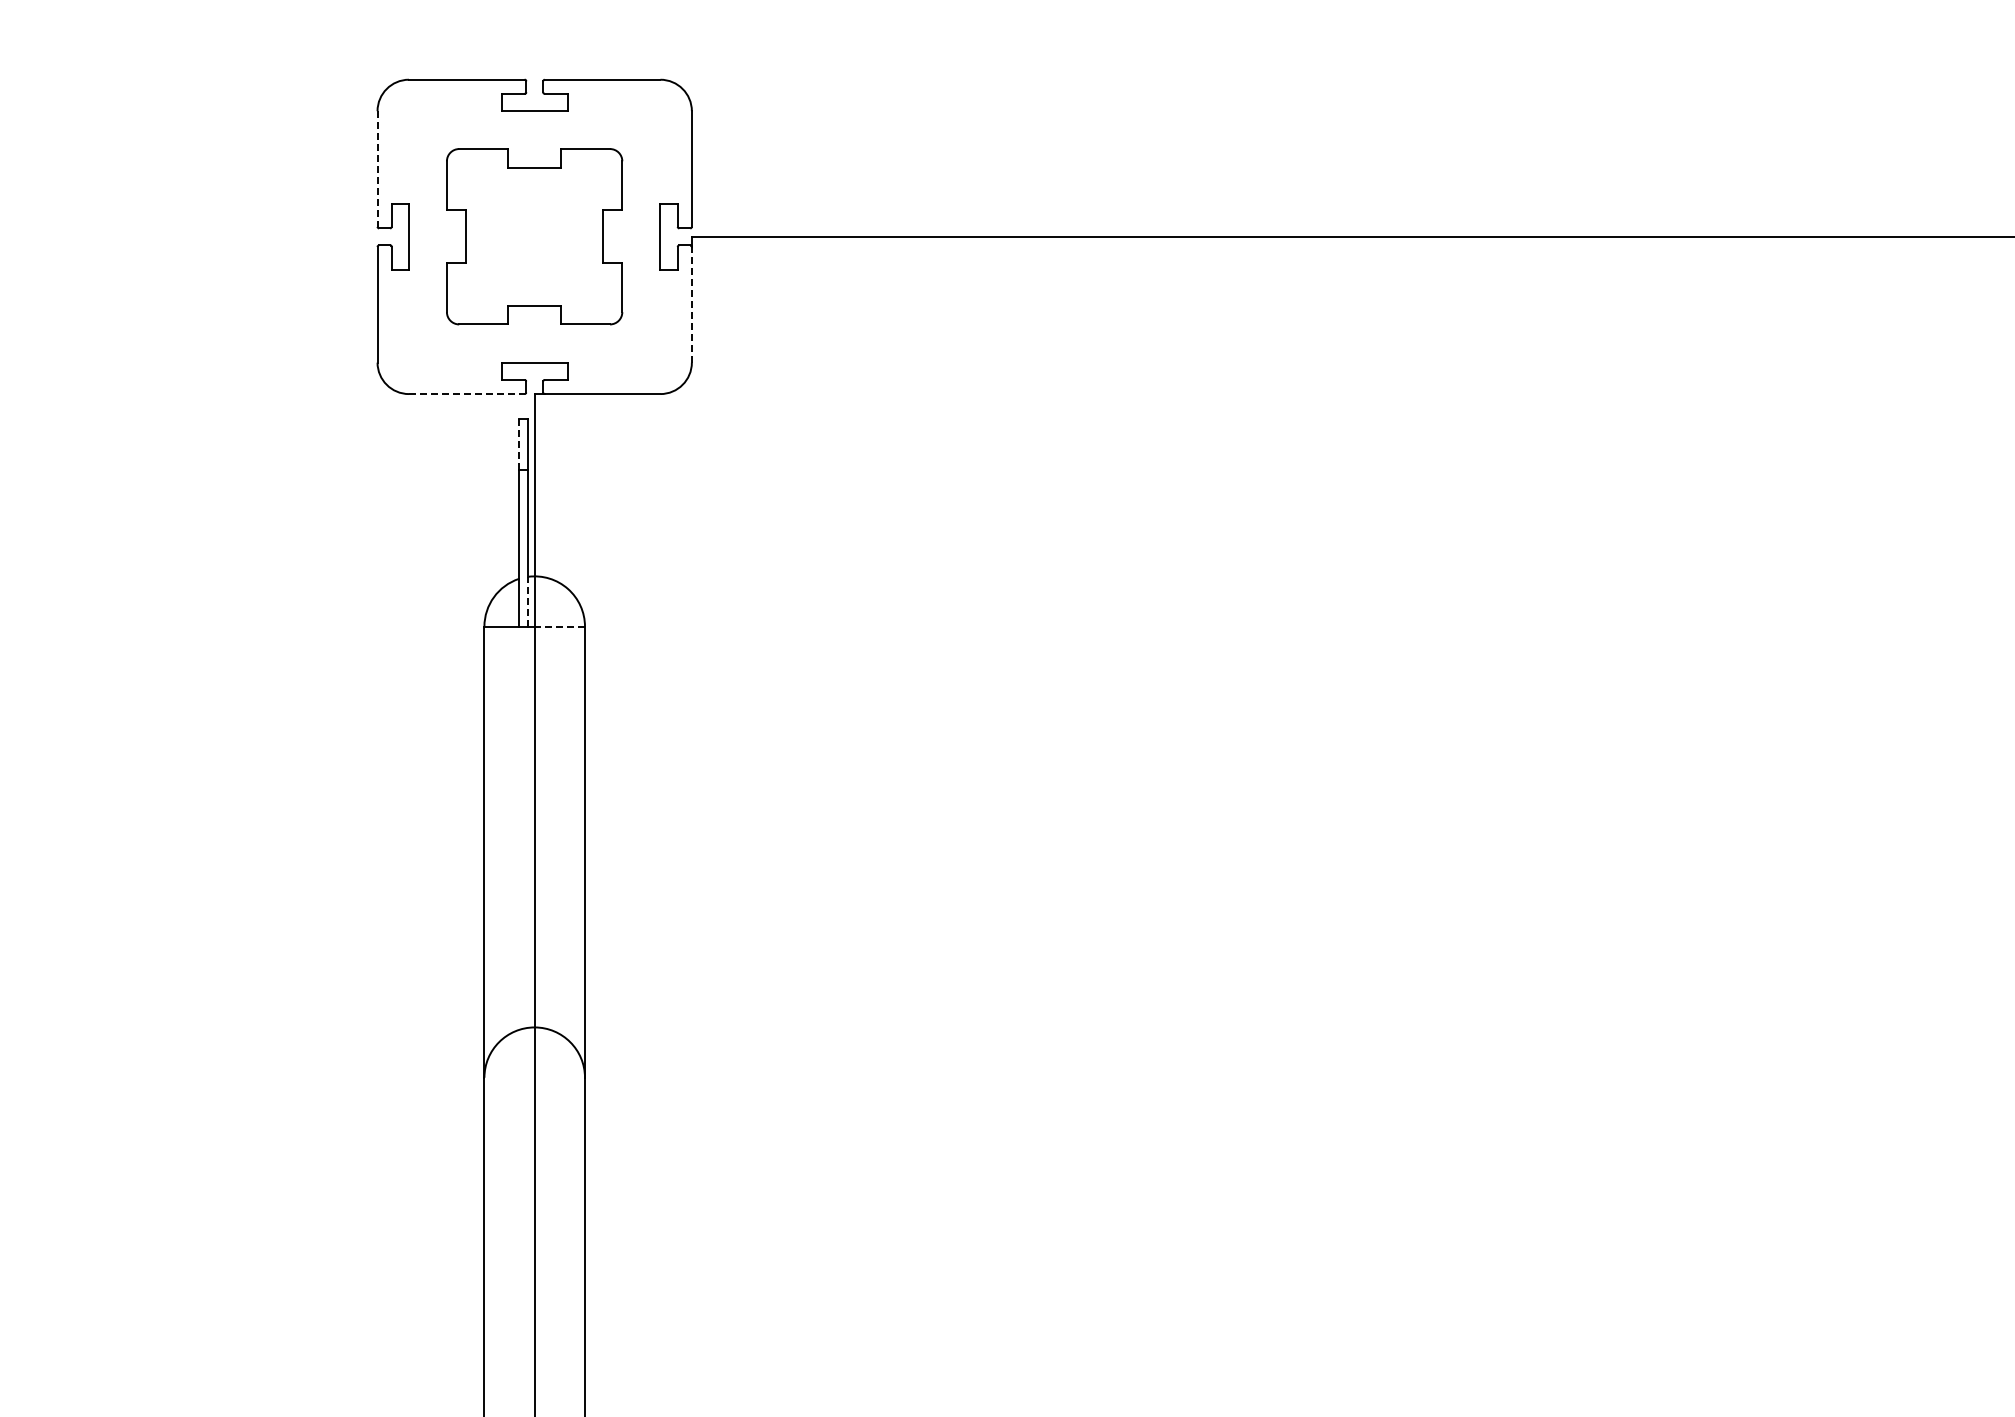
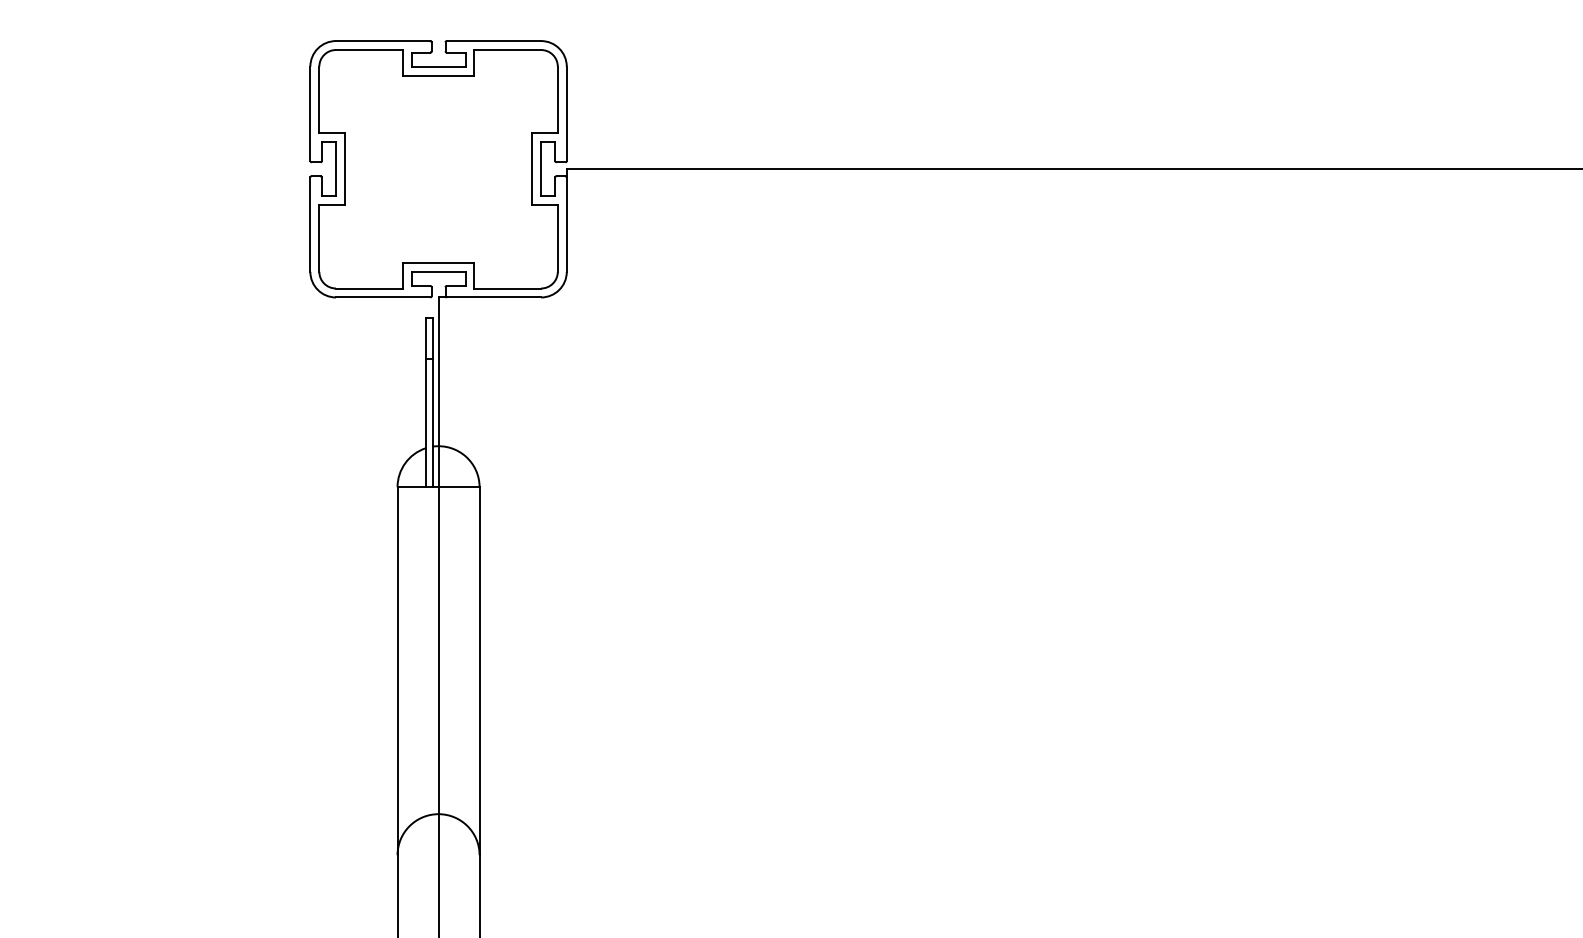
line: (377, 169) -> (310, 114), dashed -> solid
part: (534, 236) -> (438, 168), size x1.67
line: (691, 304) -> (566, 224), dashed -> solid
line: (466, 394) -> (382, 297), dashed -> solid
line: (519, 443) -> (426, 337), dashed -> solid
line: (528, 601) -> (433, 466), dashed -> solid
line: (559, 626) -> (458, 487), dashed -> solid

